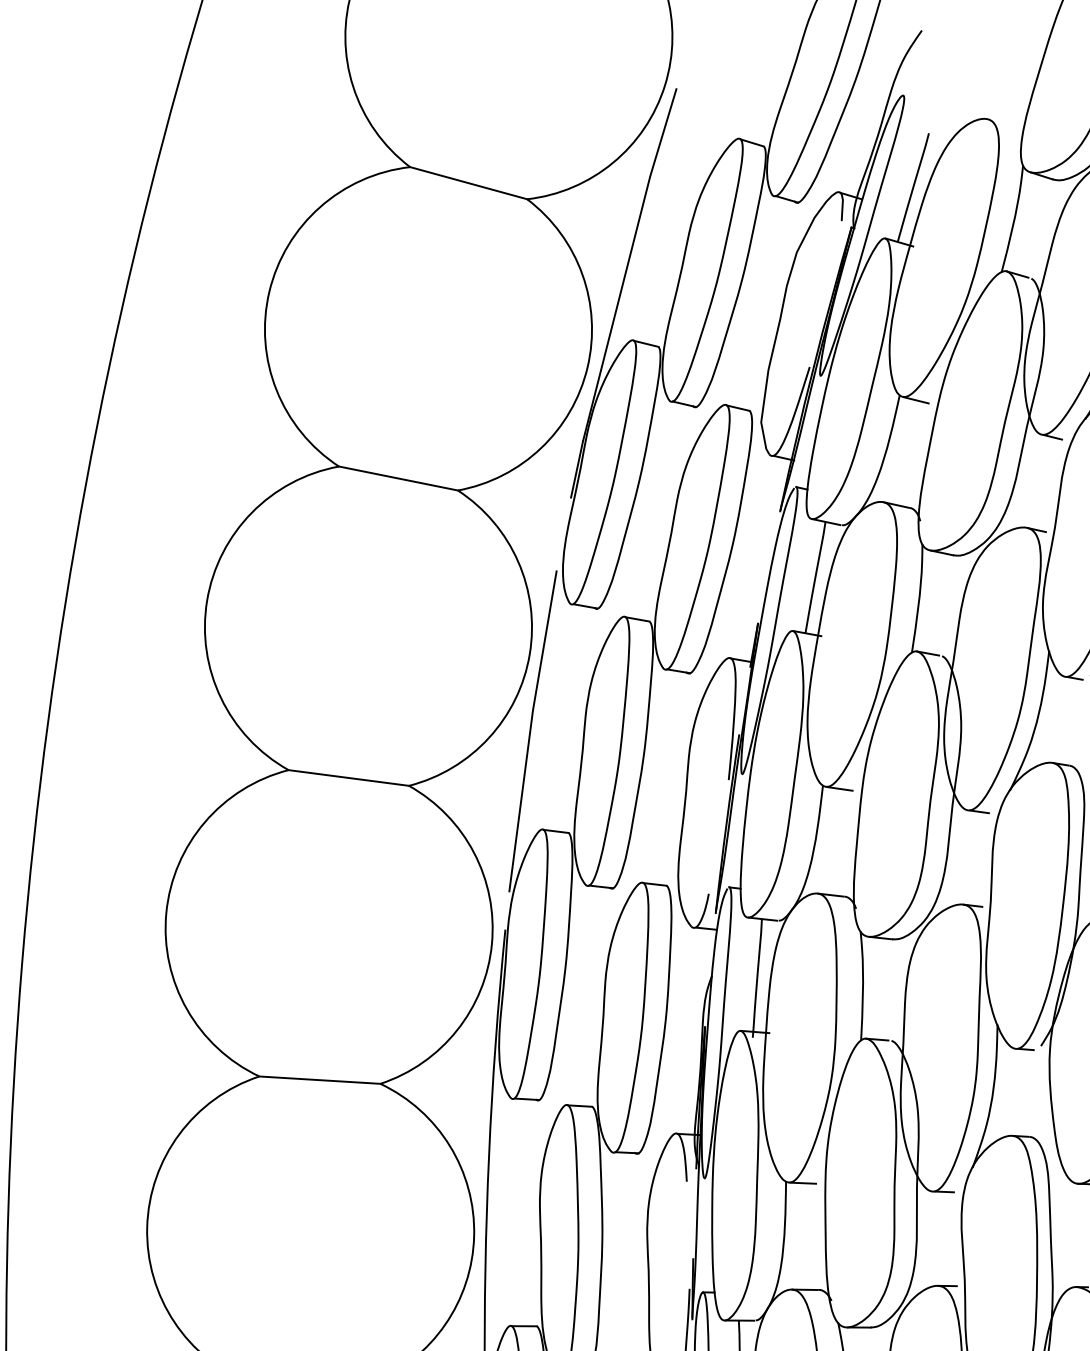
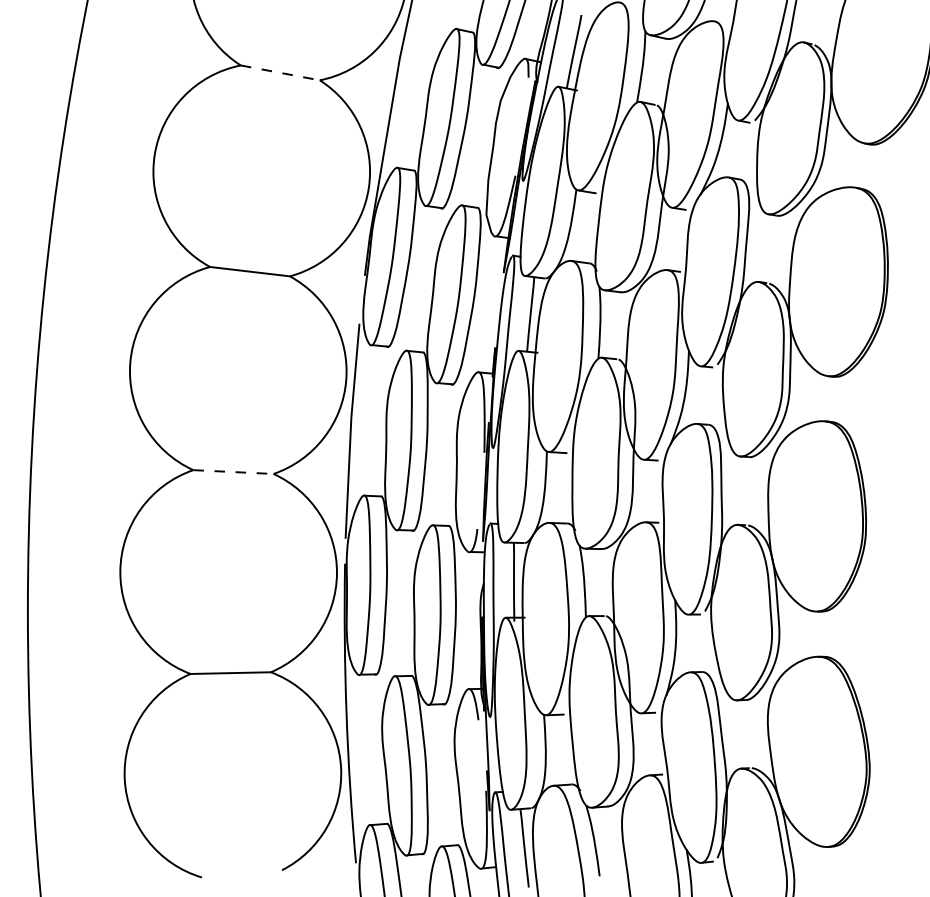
line: (468, 182) -> (280, 72), solid -> dashed
line: (348, 778) -> (233, 472), solid -> dashed

